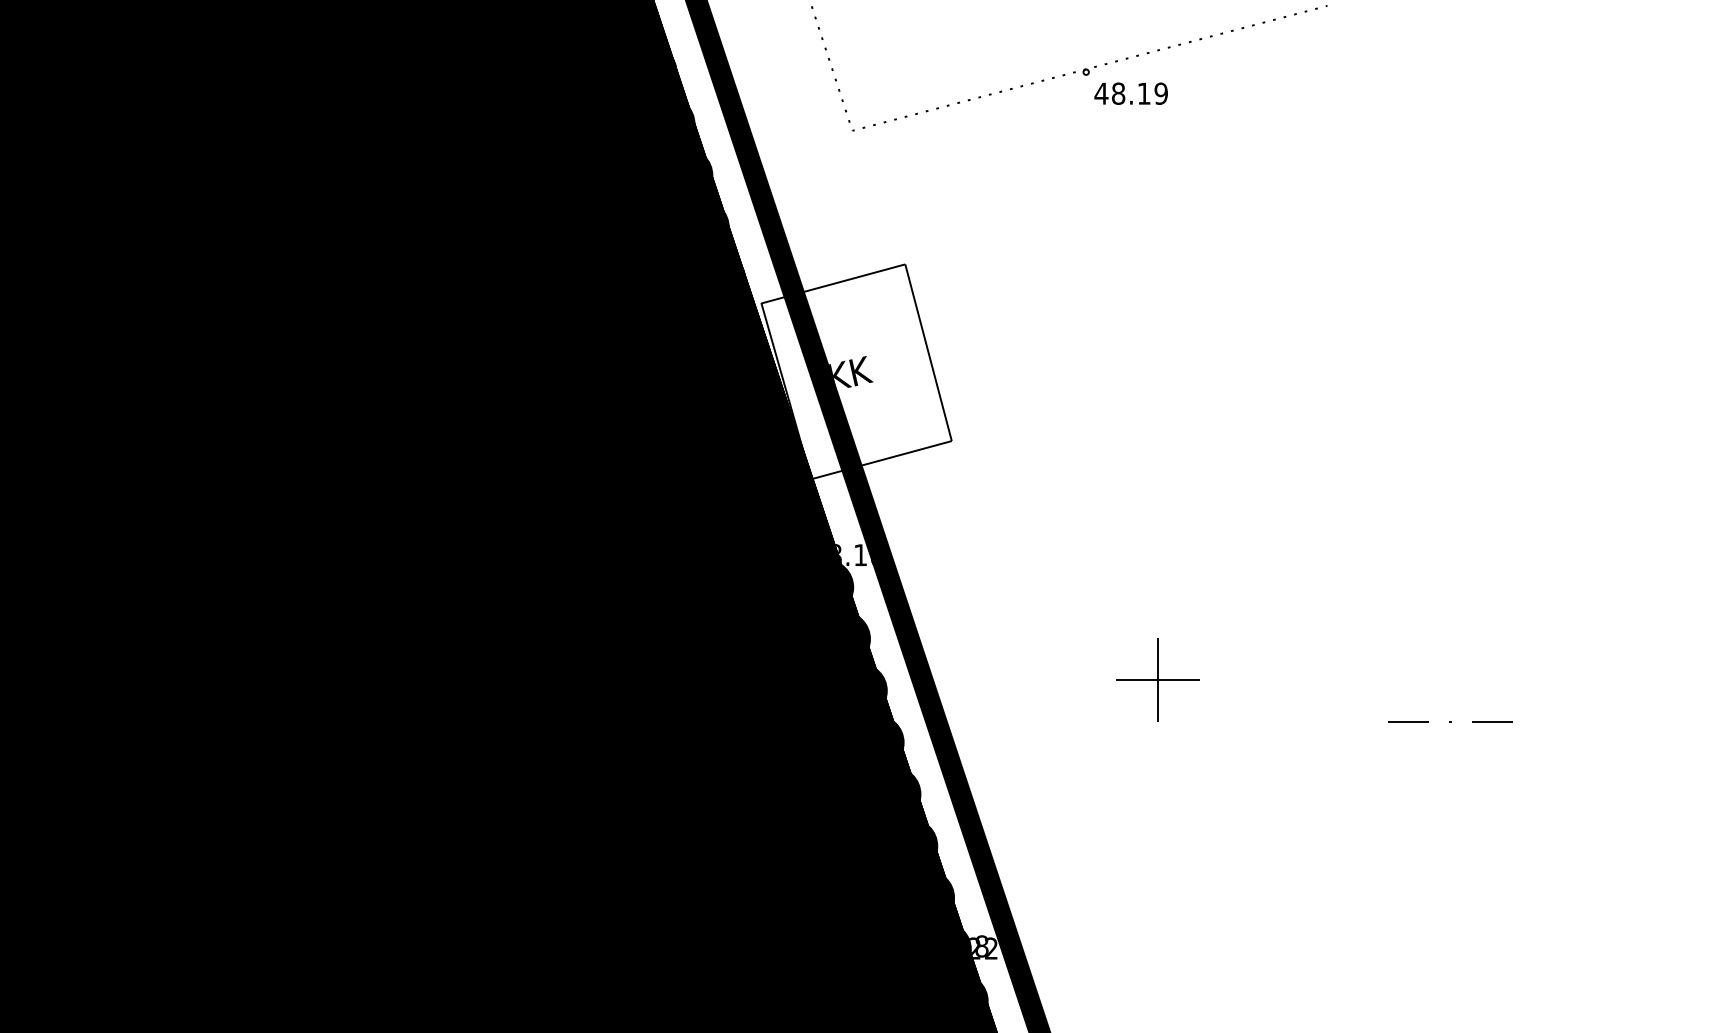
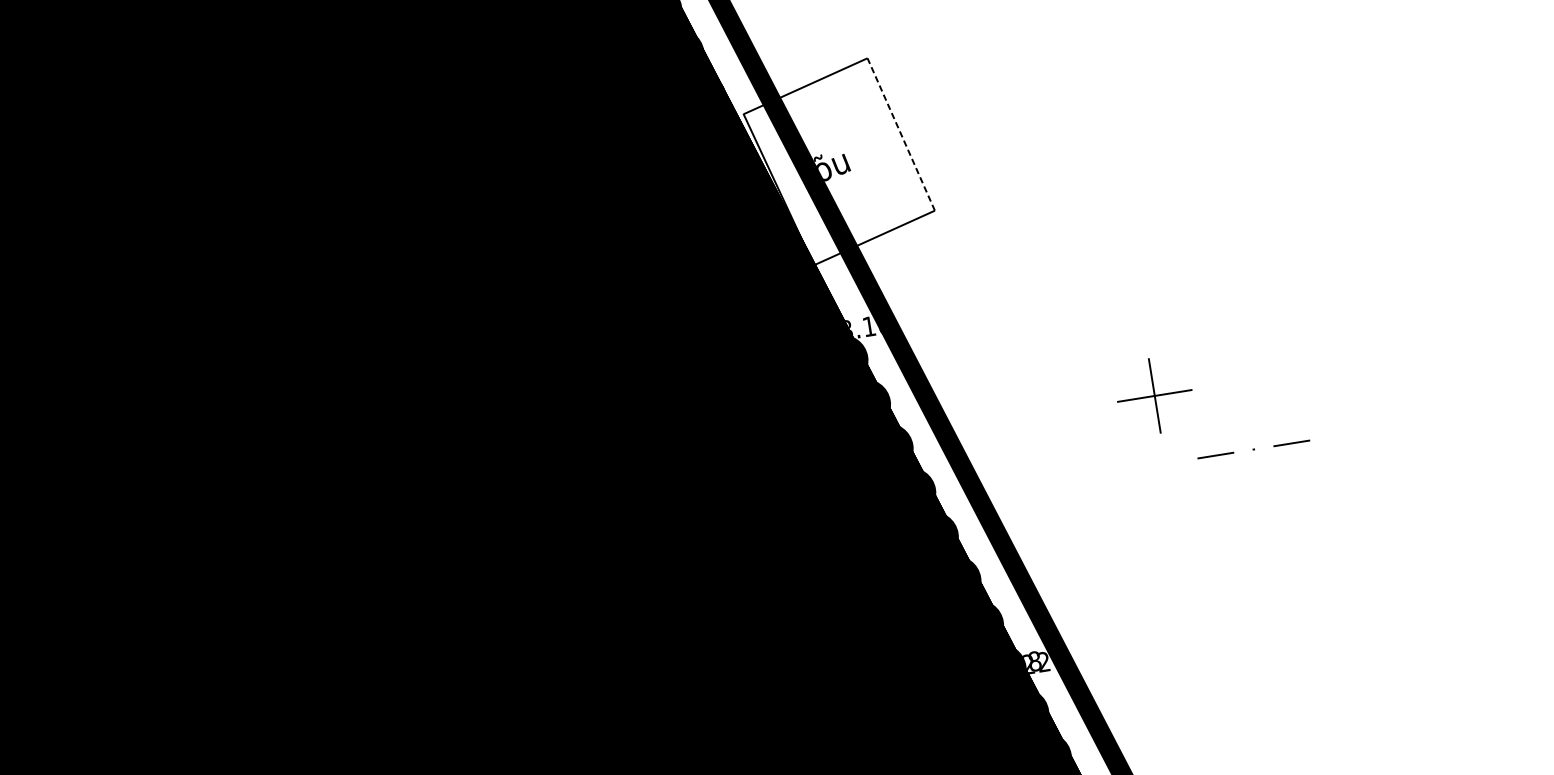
line: (928, 352) -> (901, 134), solid -> dashed
text: (851, 373) -> (834, 164), KK -> õu
line: (1450, 721) -> (1253, 449), moved

